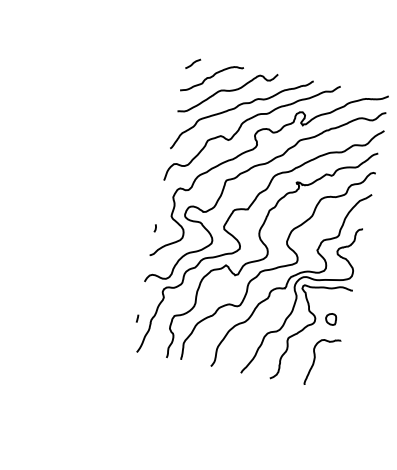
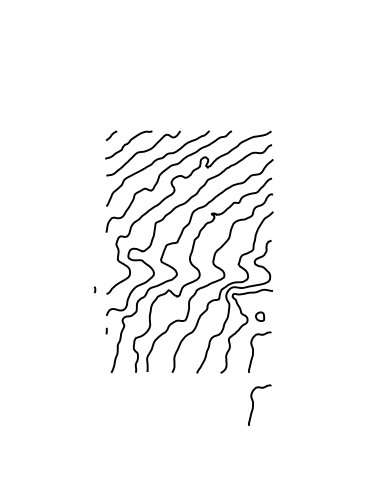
line: (156, 228) -> (95, 289), moved
curve: (137, 317) -> (106, 330), moved
curve: (302, 424) -> (253, 404), added

